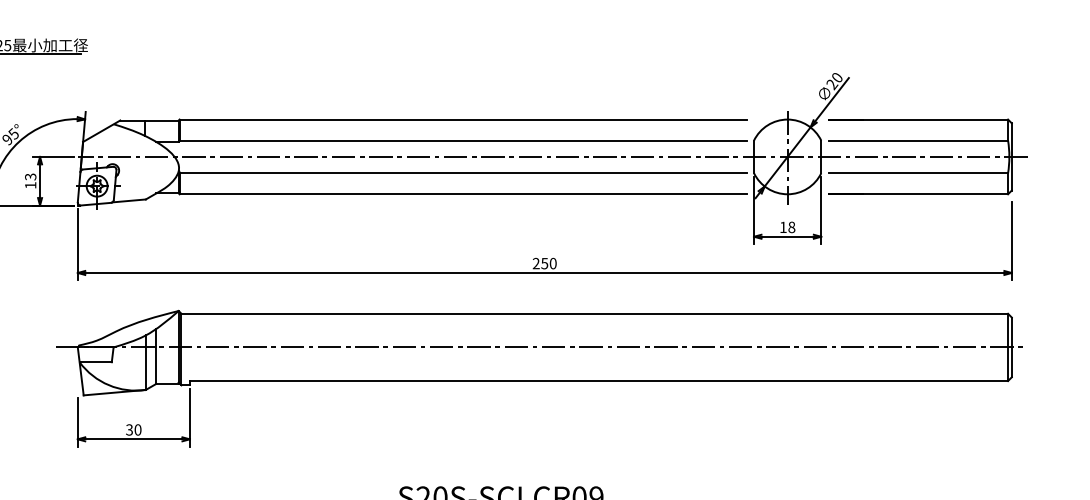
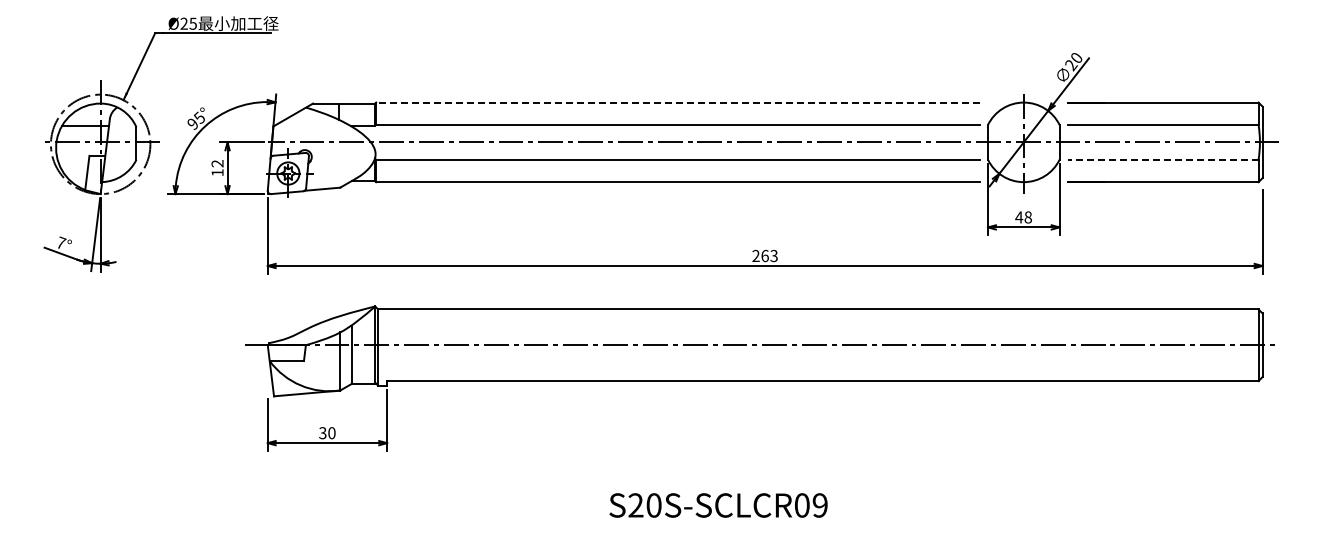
line: (463, 119) -> (678, 102), solid -> dashed
line: (917, 173) -> (1162, 159), solid -> dashed
text: (30, 176) -> (217, 163), 13 -> 12
text: (783, 227) -> (1019, 217), 18 -> 48
text: (548, 263) -> (769, 255), 250 -> 263

